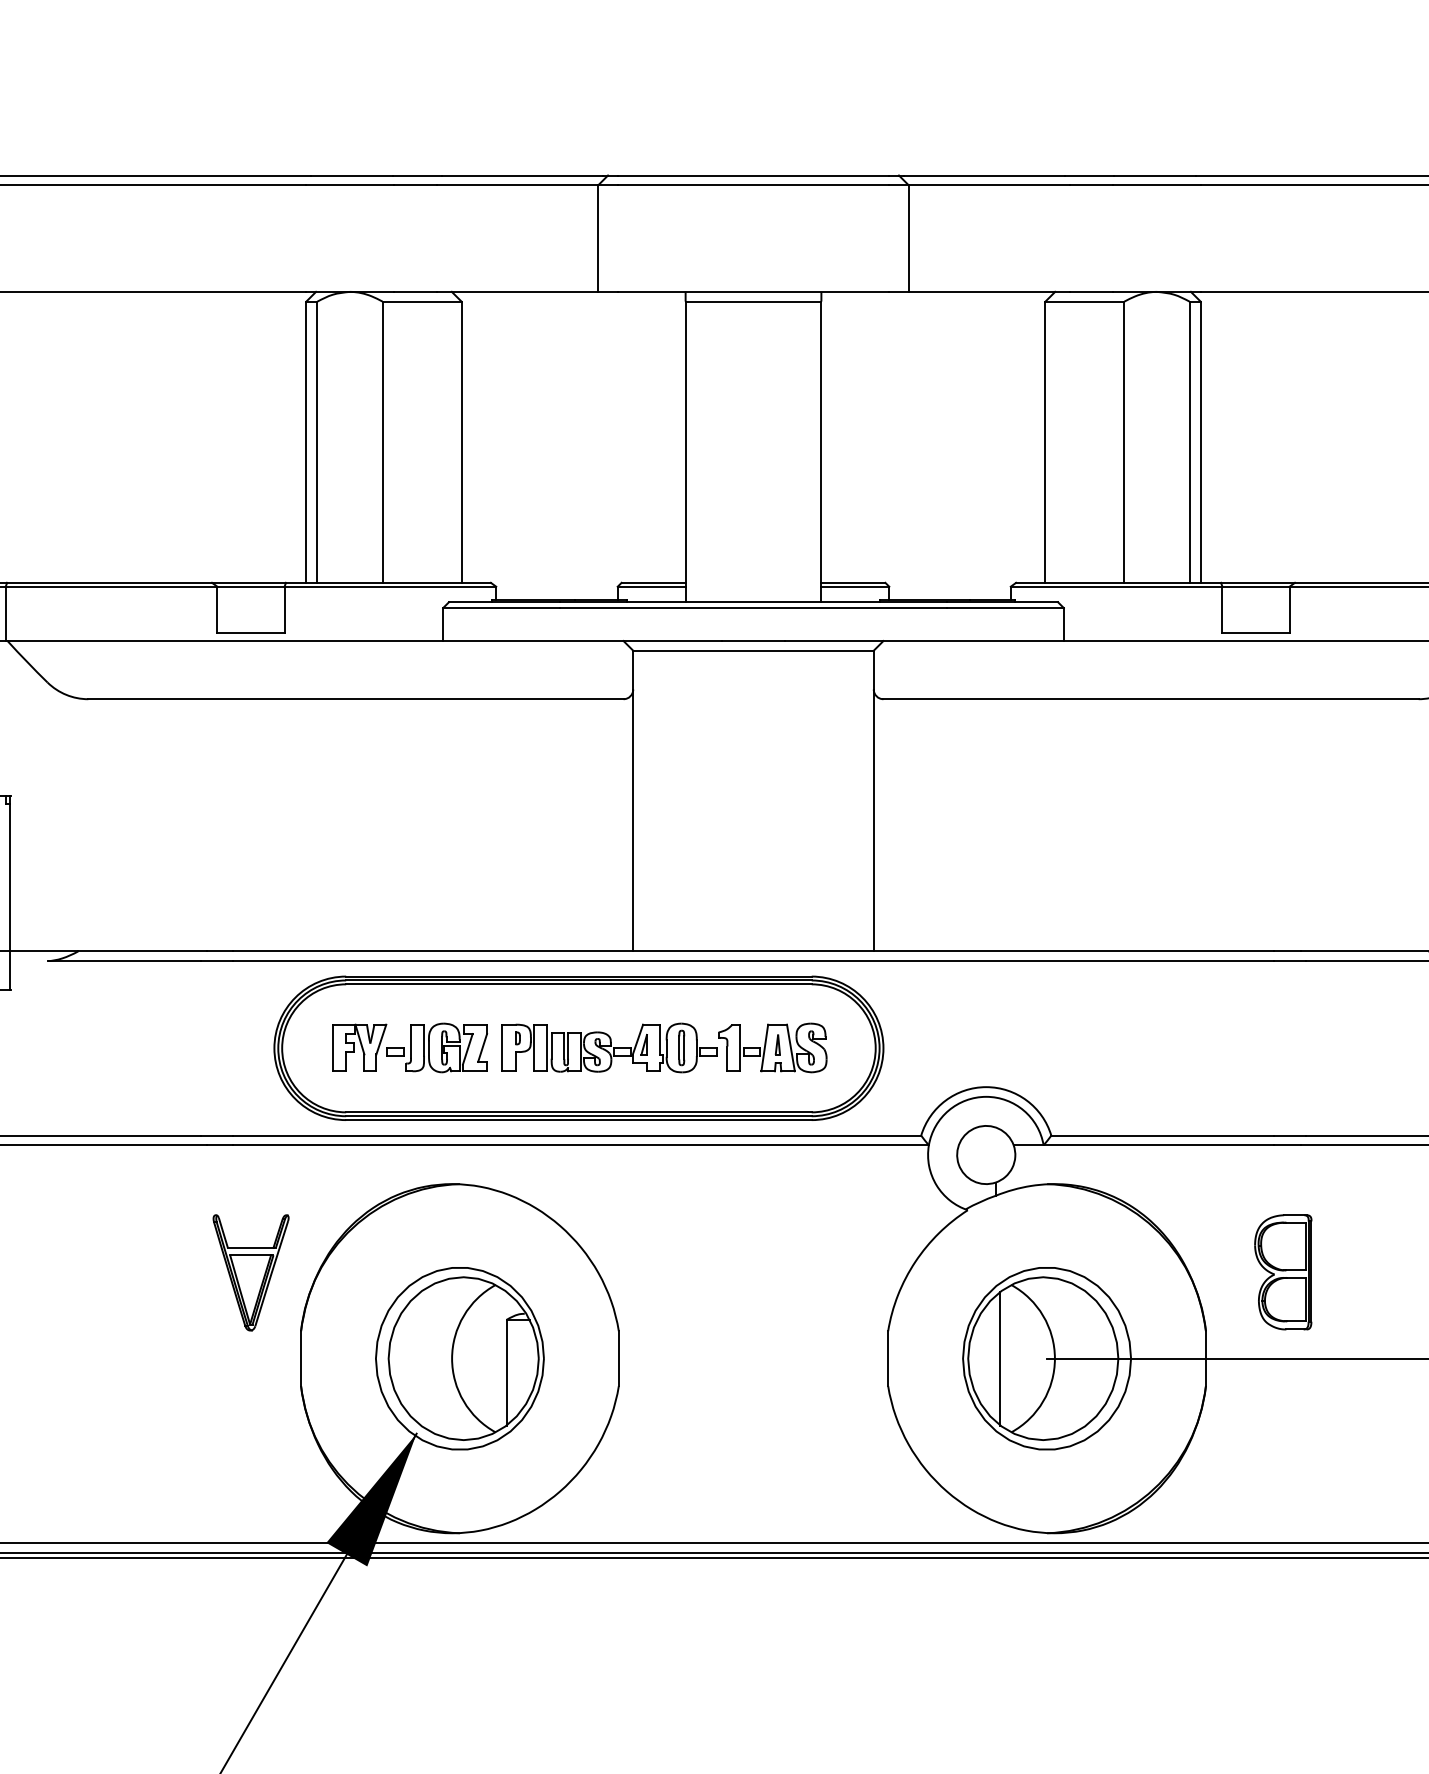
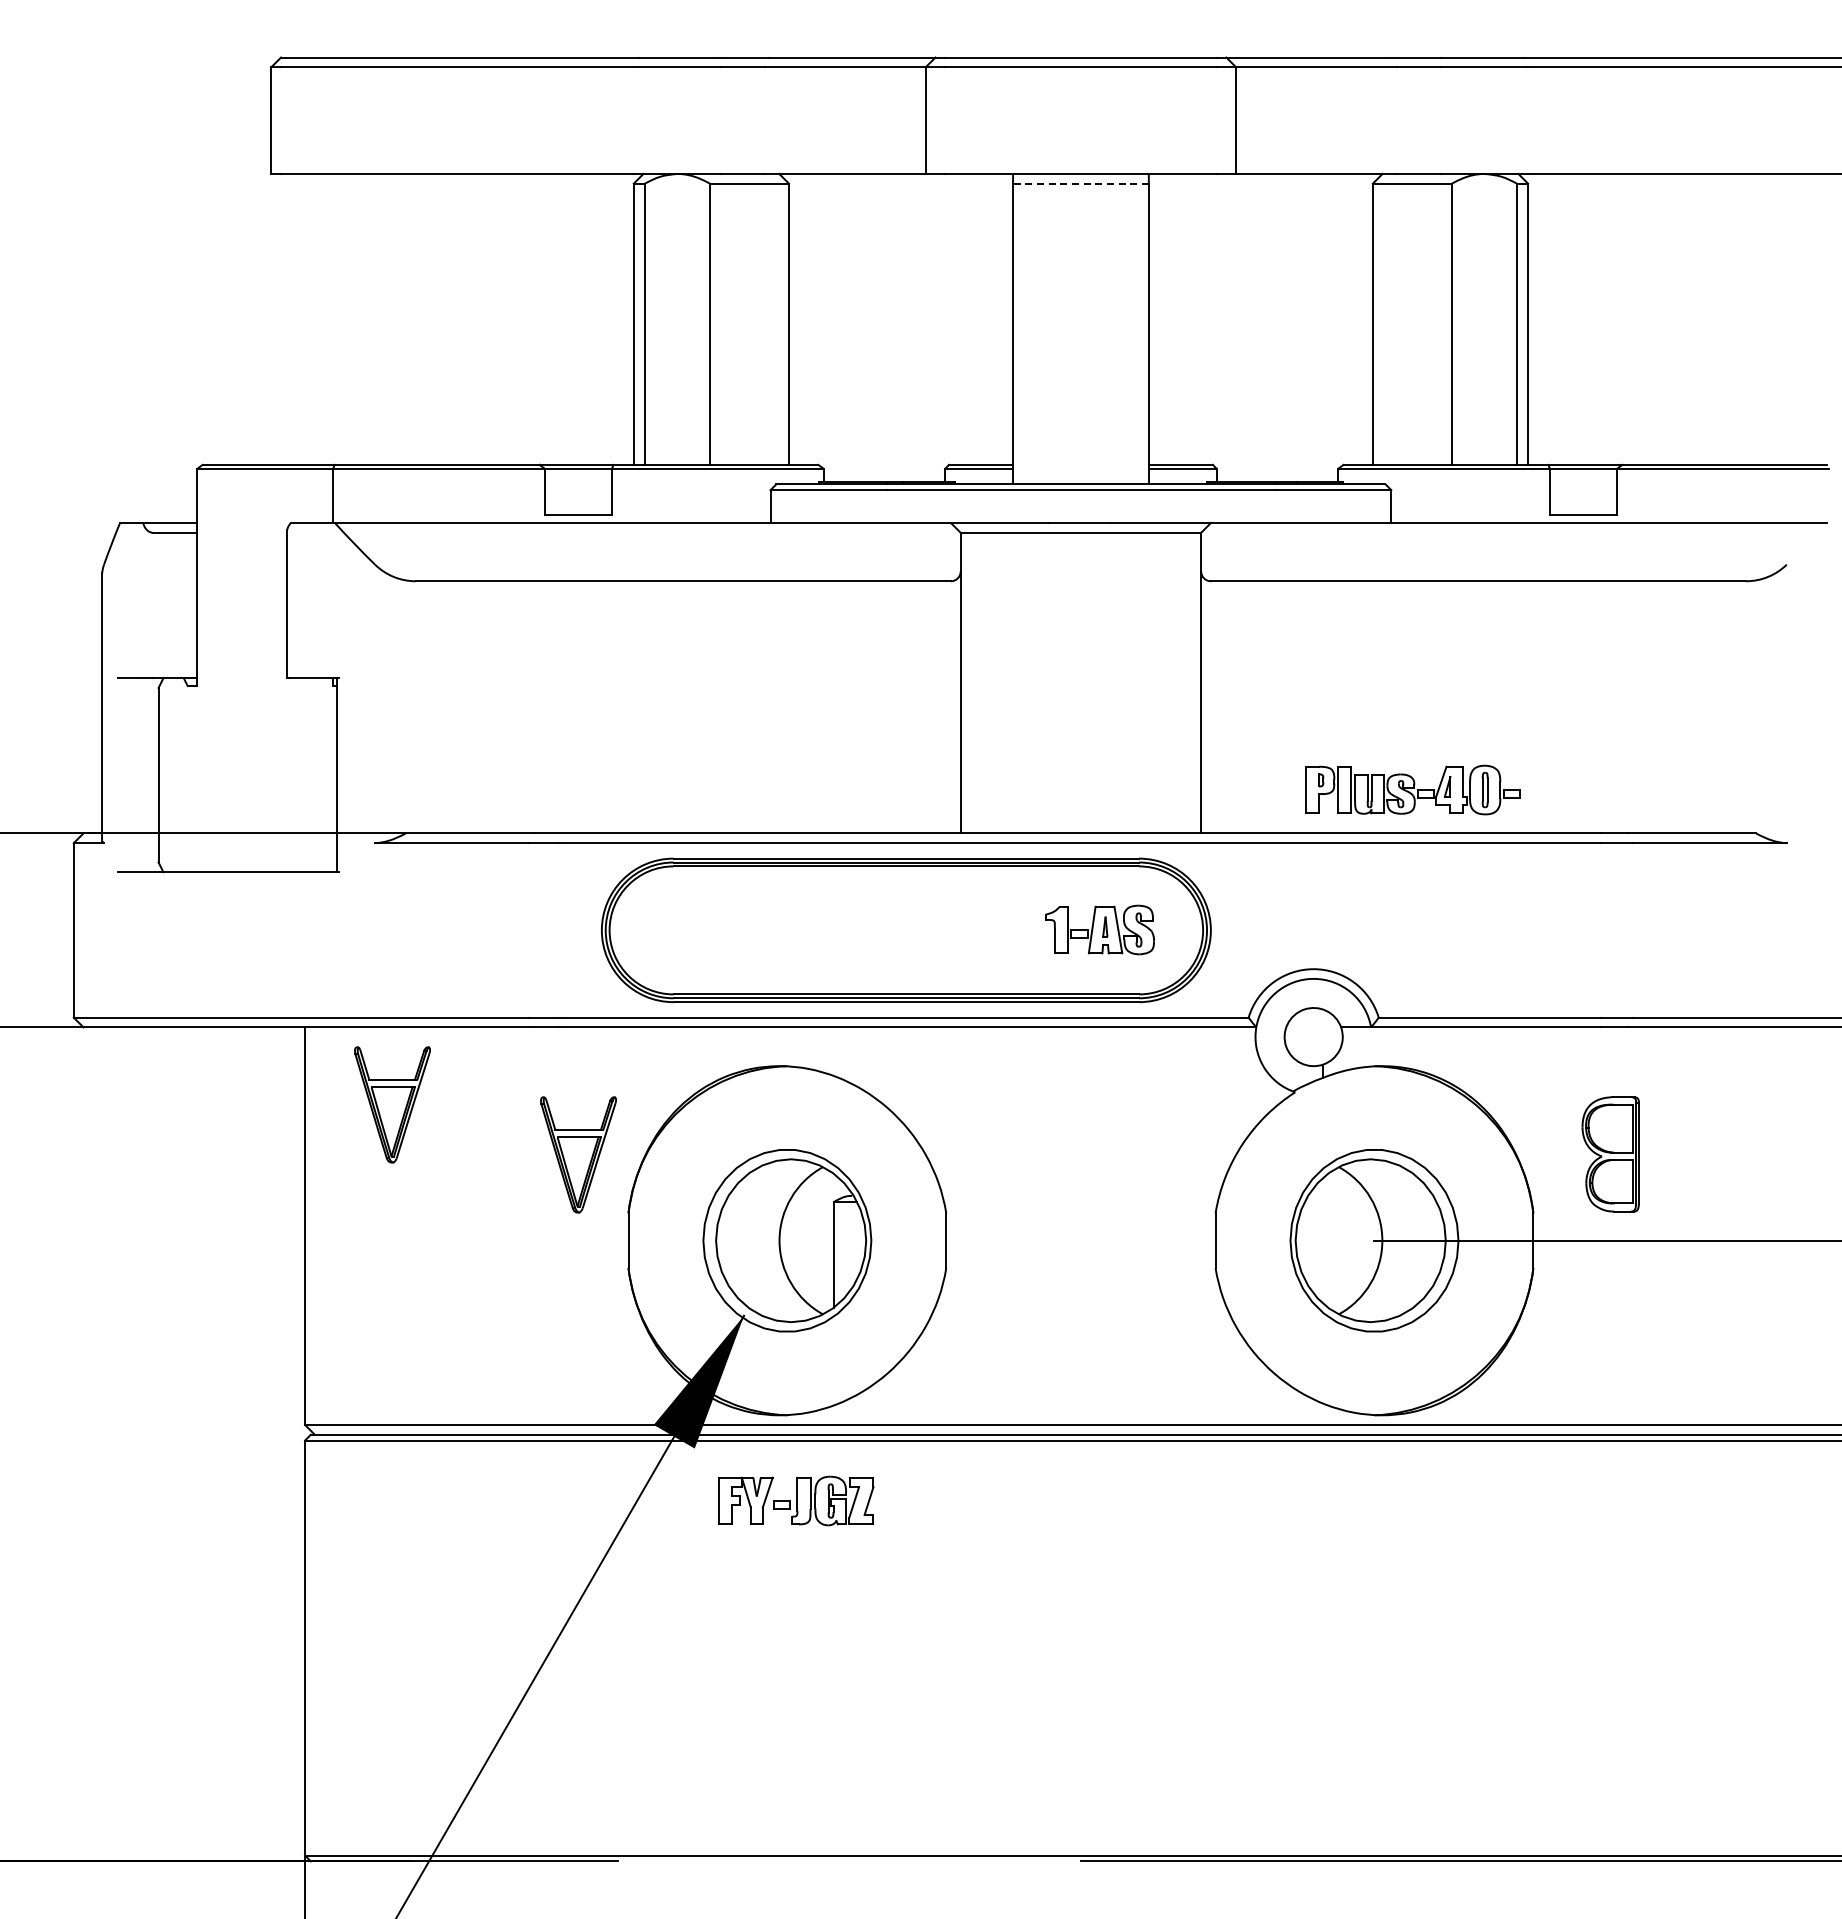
line: (753, 301) -> (1080, 183), solid -> dashed
part: (410, 1047) -> (796, 1500), moved
part: (609, 1047) -> (1412, 789), moved
part: (65, 1222) -> (392, 1104), added
line: (1000, 1358) -> (1327, 1240), removed

